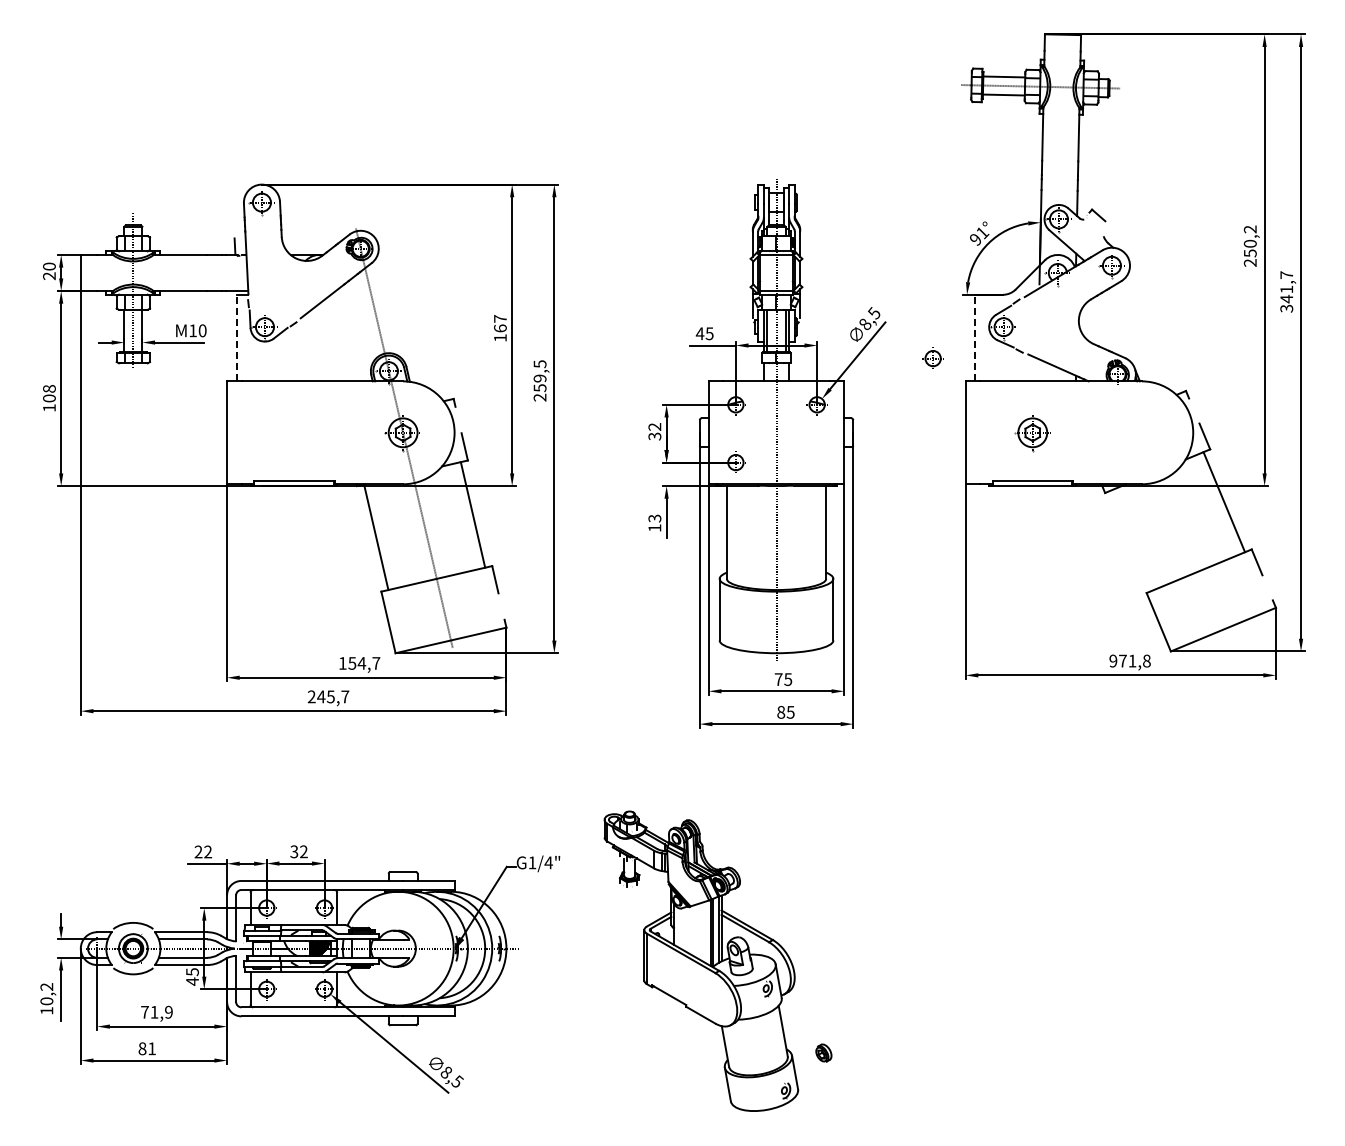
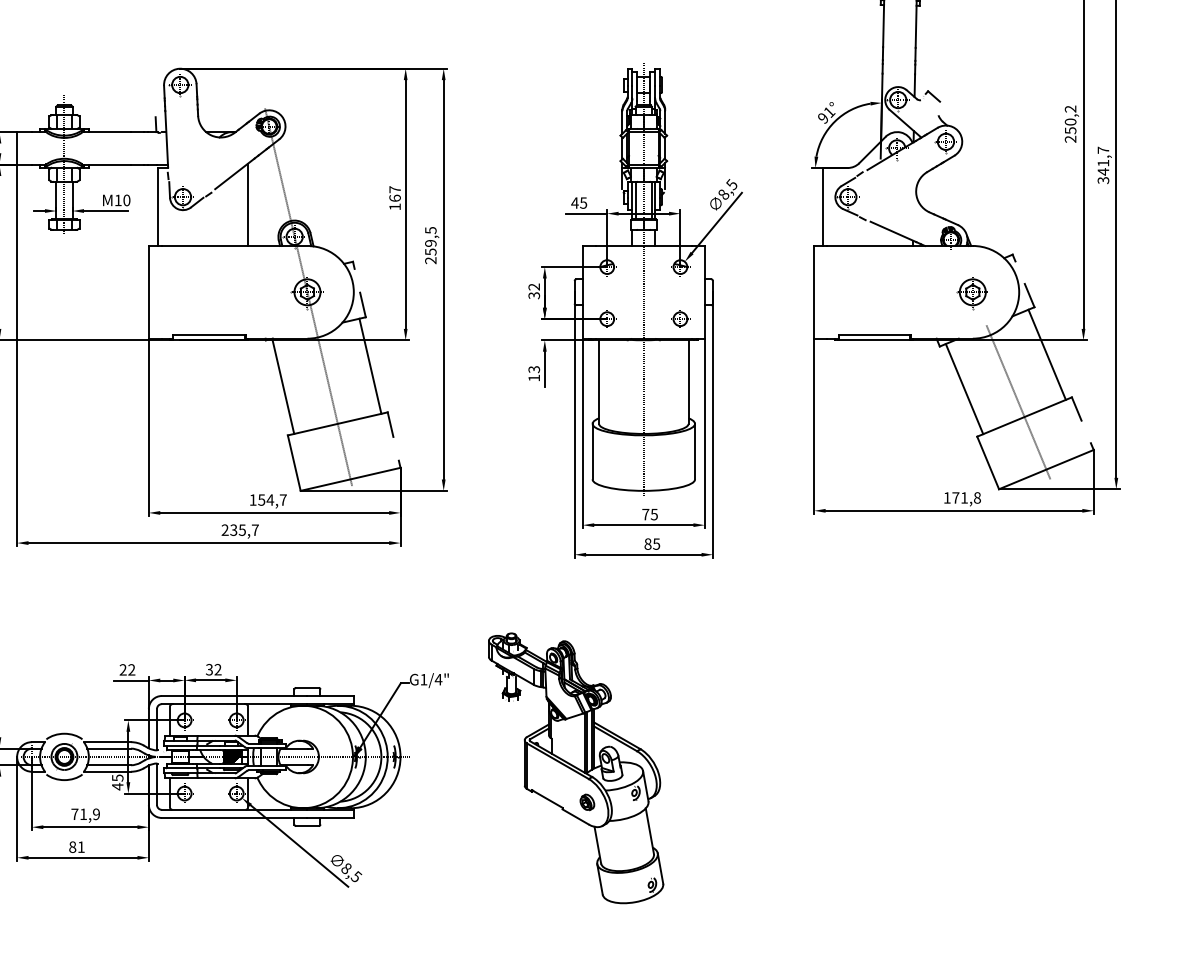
line: (337, 335) -> (248, 204), added
line: (236, 337) -> (157, 206), dashed -> solid
line: (975, 337) -> (823, 206), dashed -> solid
part: (932, 357) -> (679, 318), moved
part: (1032, 433) -> (972, 292), moved
line: (1132, 540) -> (964, 389), added
line: (1191, 554) -> (1017, 401), added
text: (1113, 660) -> (947, 497), 971,8 -> 171,8
text: (321, 696) -> (233, 529), 245,7 -> 235,7
part: (823, 1052) -> (587, 801), moved

